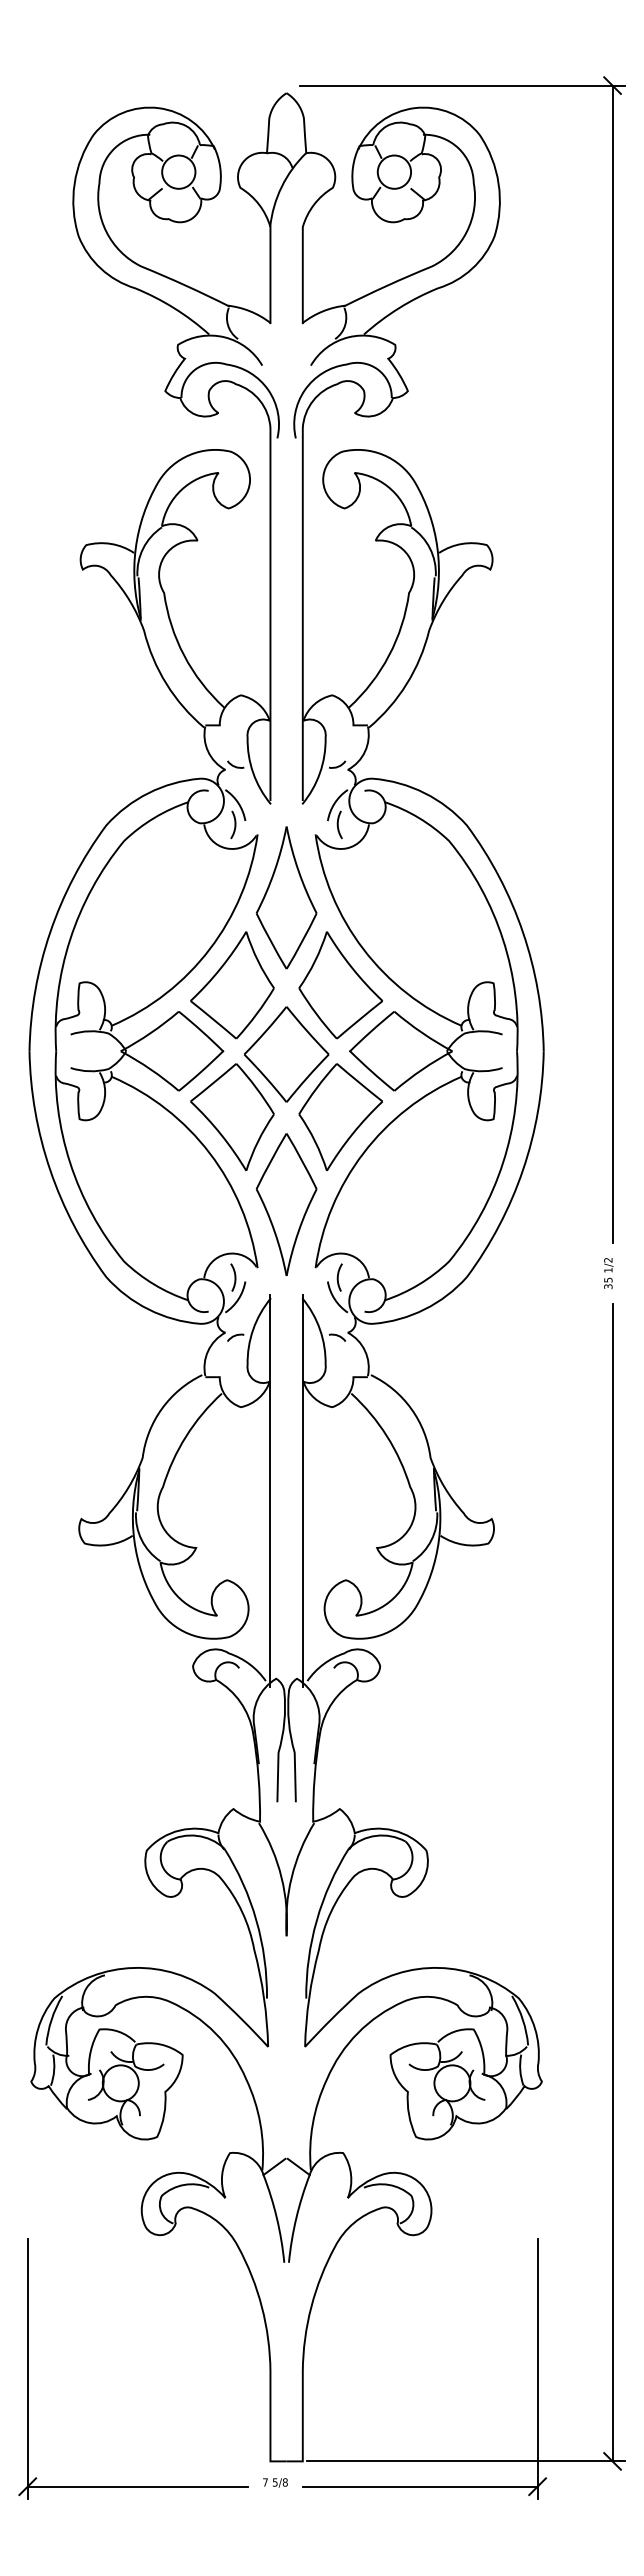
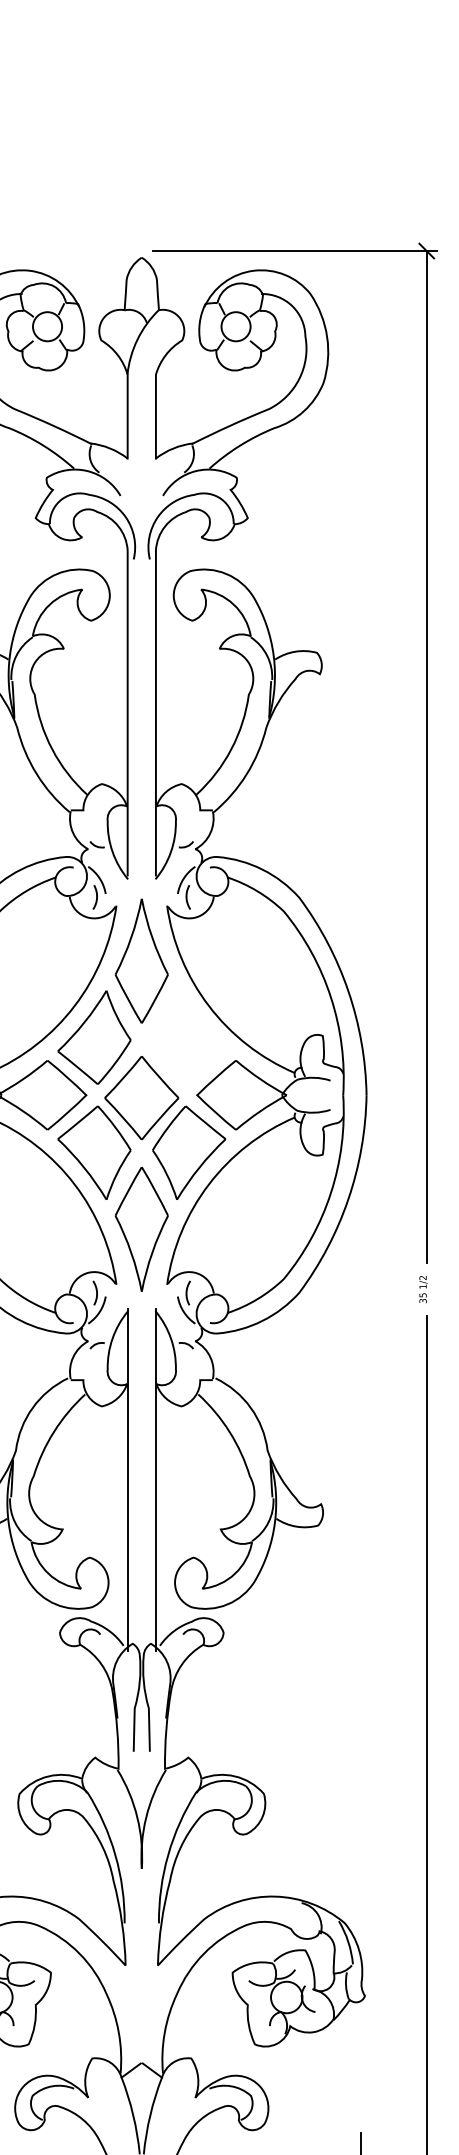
part: (340, 985) -> (188, 1037), removed

